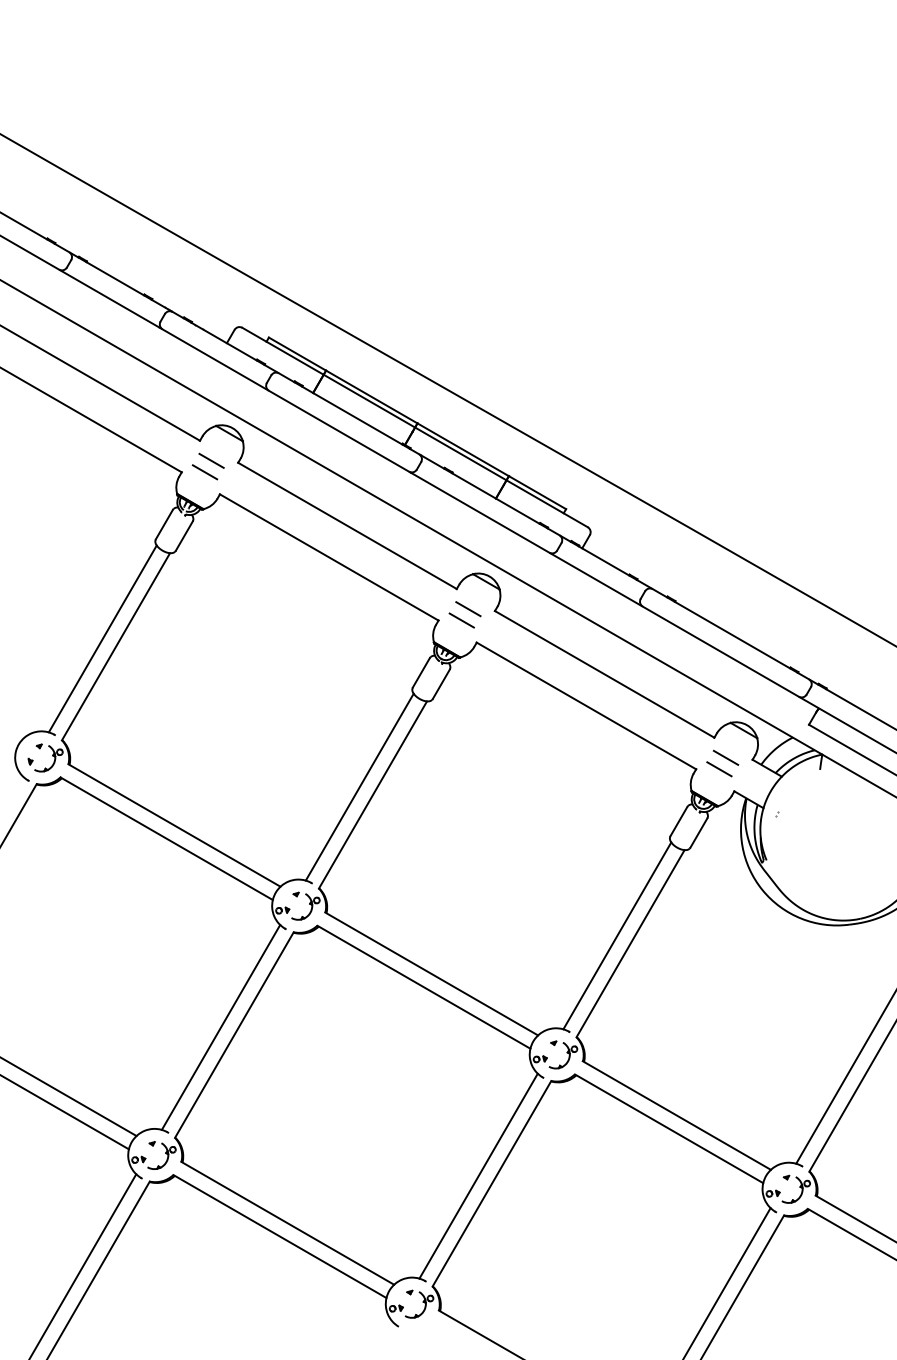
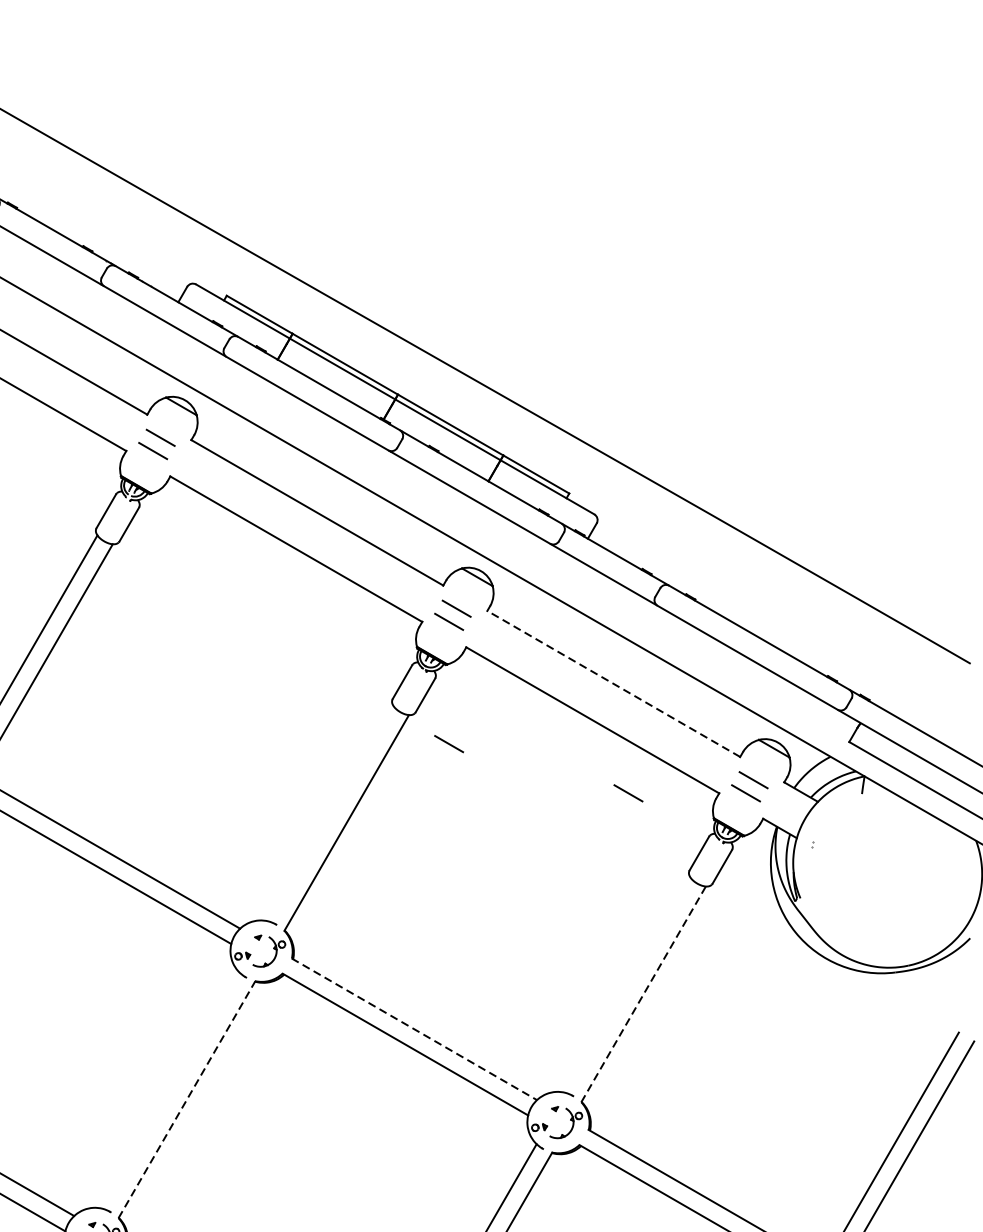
line: (604, 674) -> (613, 684), solid -> dashed
line: (461, 726) -> (448, 744), added
line: (617, 769) -> (628, 793), added
line: (359, 786) -> (331, 813), removed
line: (617, 935) -> (628, 984), removed
line: (630, 943) -> (643, 994), solid -> dashed
line: (431, 973) -> (414, 1028), solid -> dashed
line: (220, 1027) -> (170, 1090), removed
line: (234, 1035) -> (187, 1100), solid -> dashed

